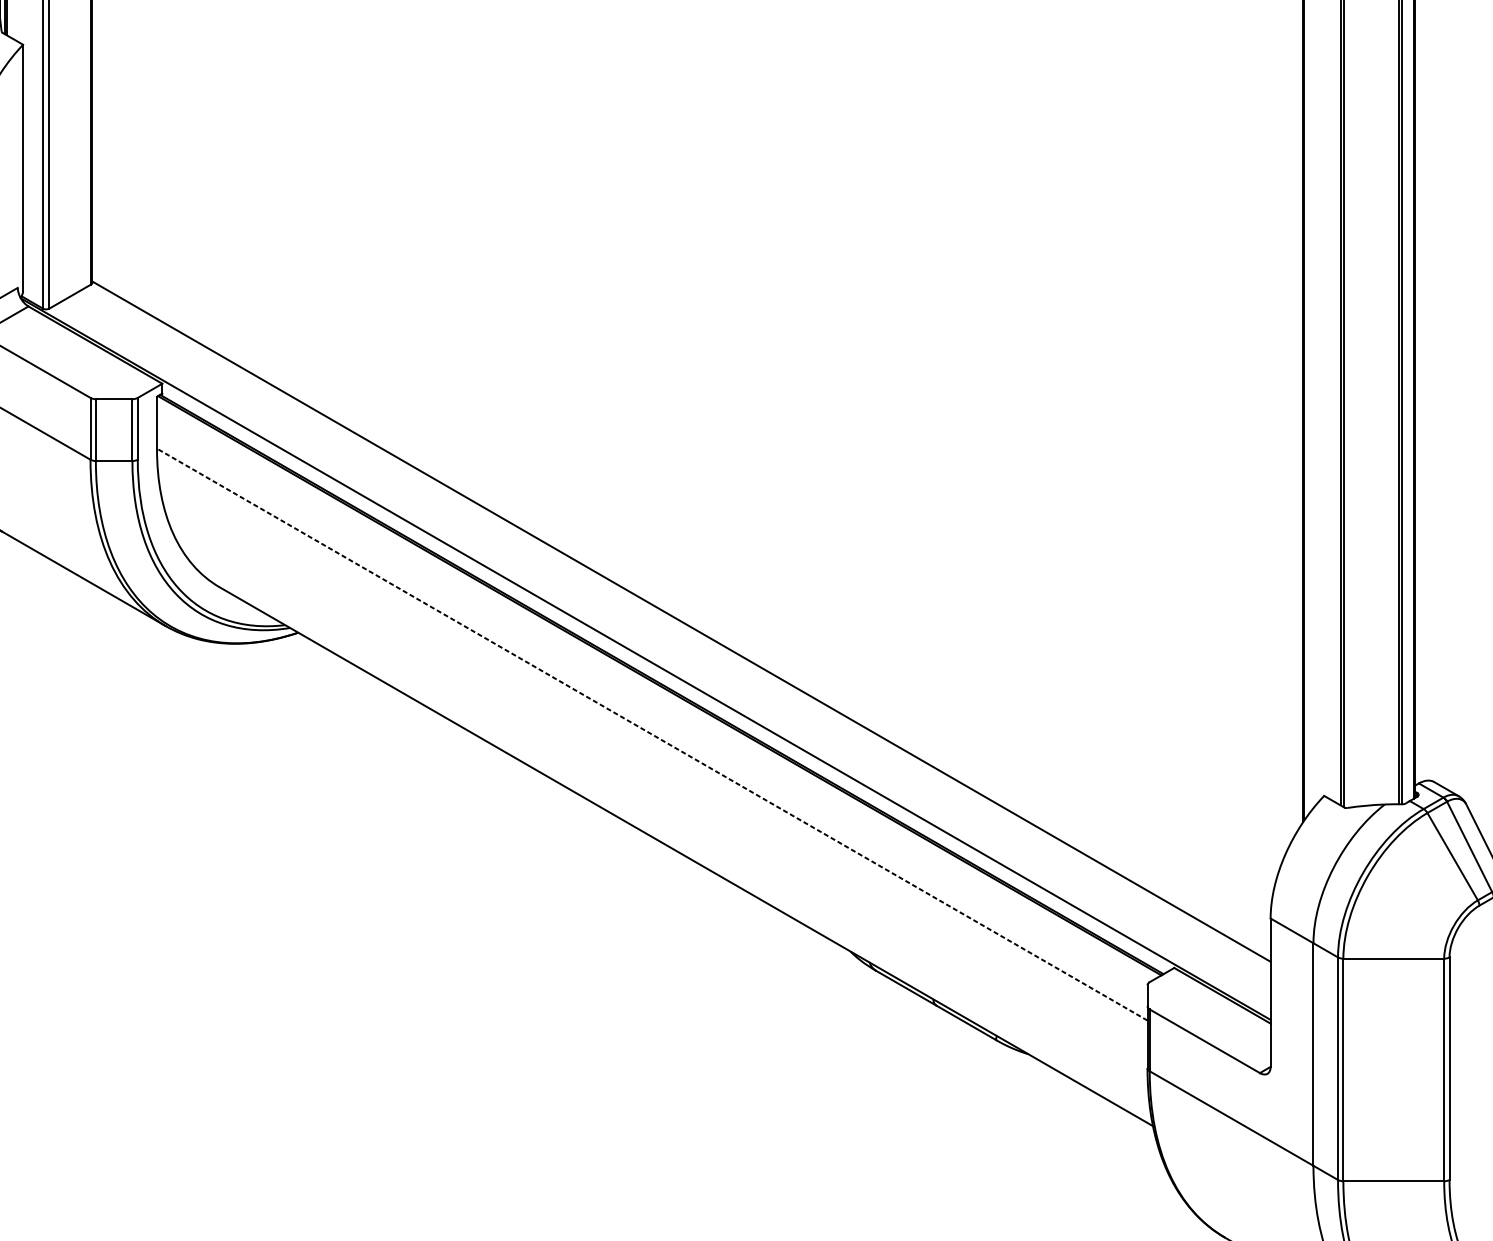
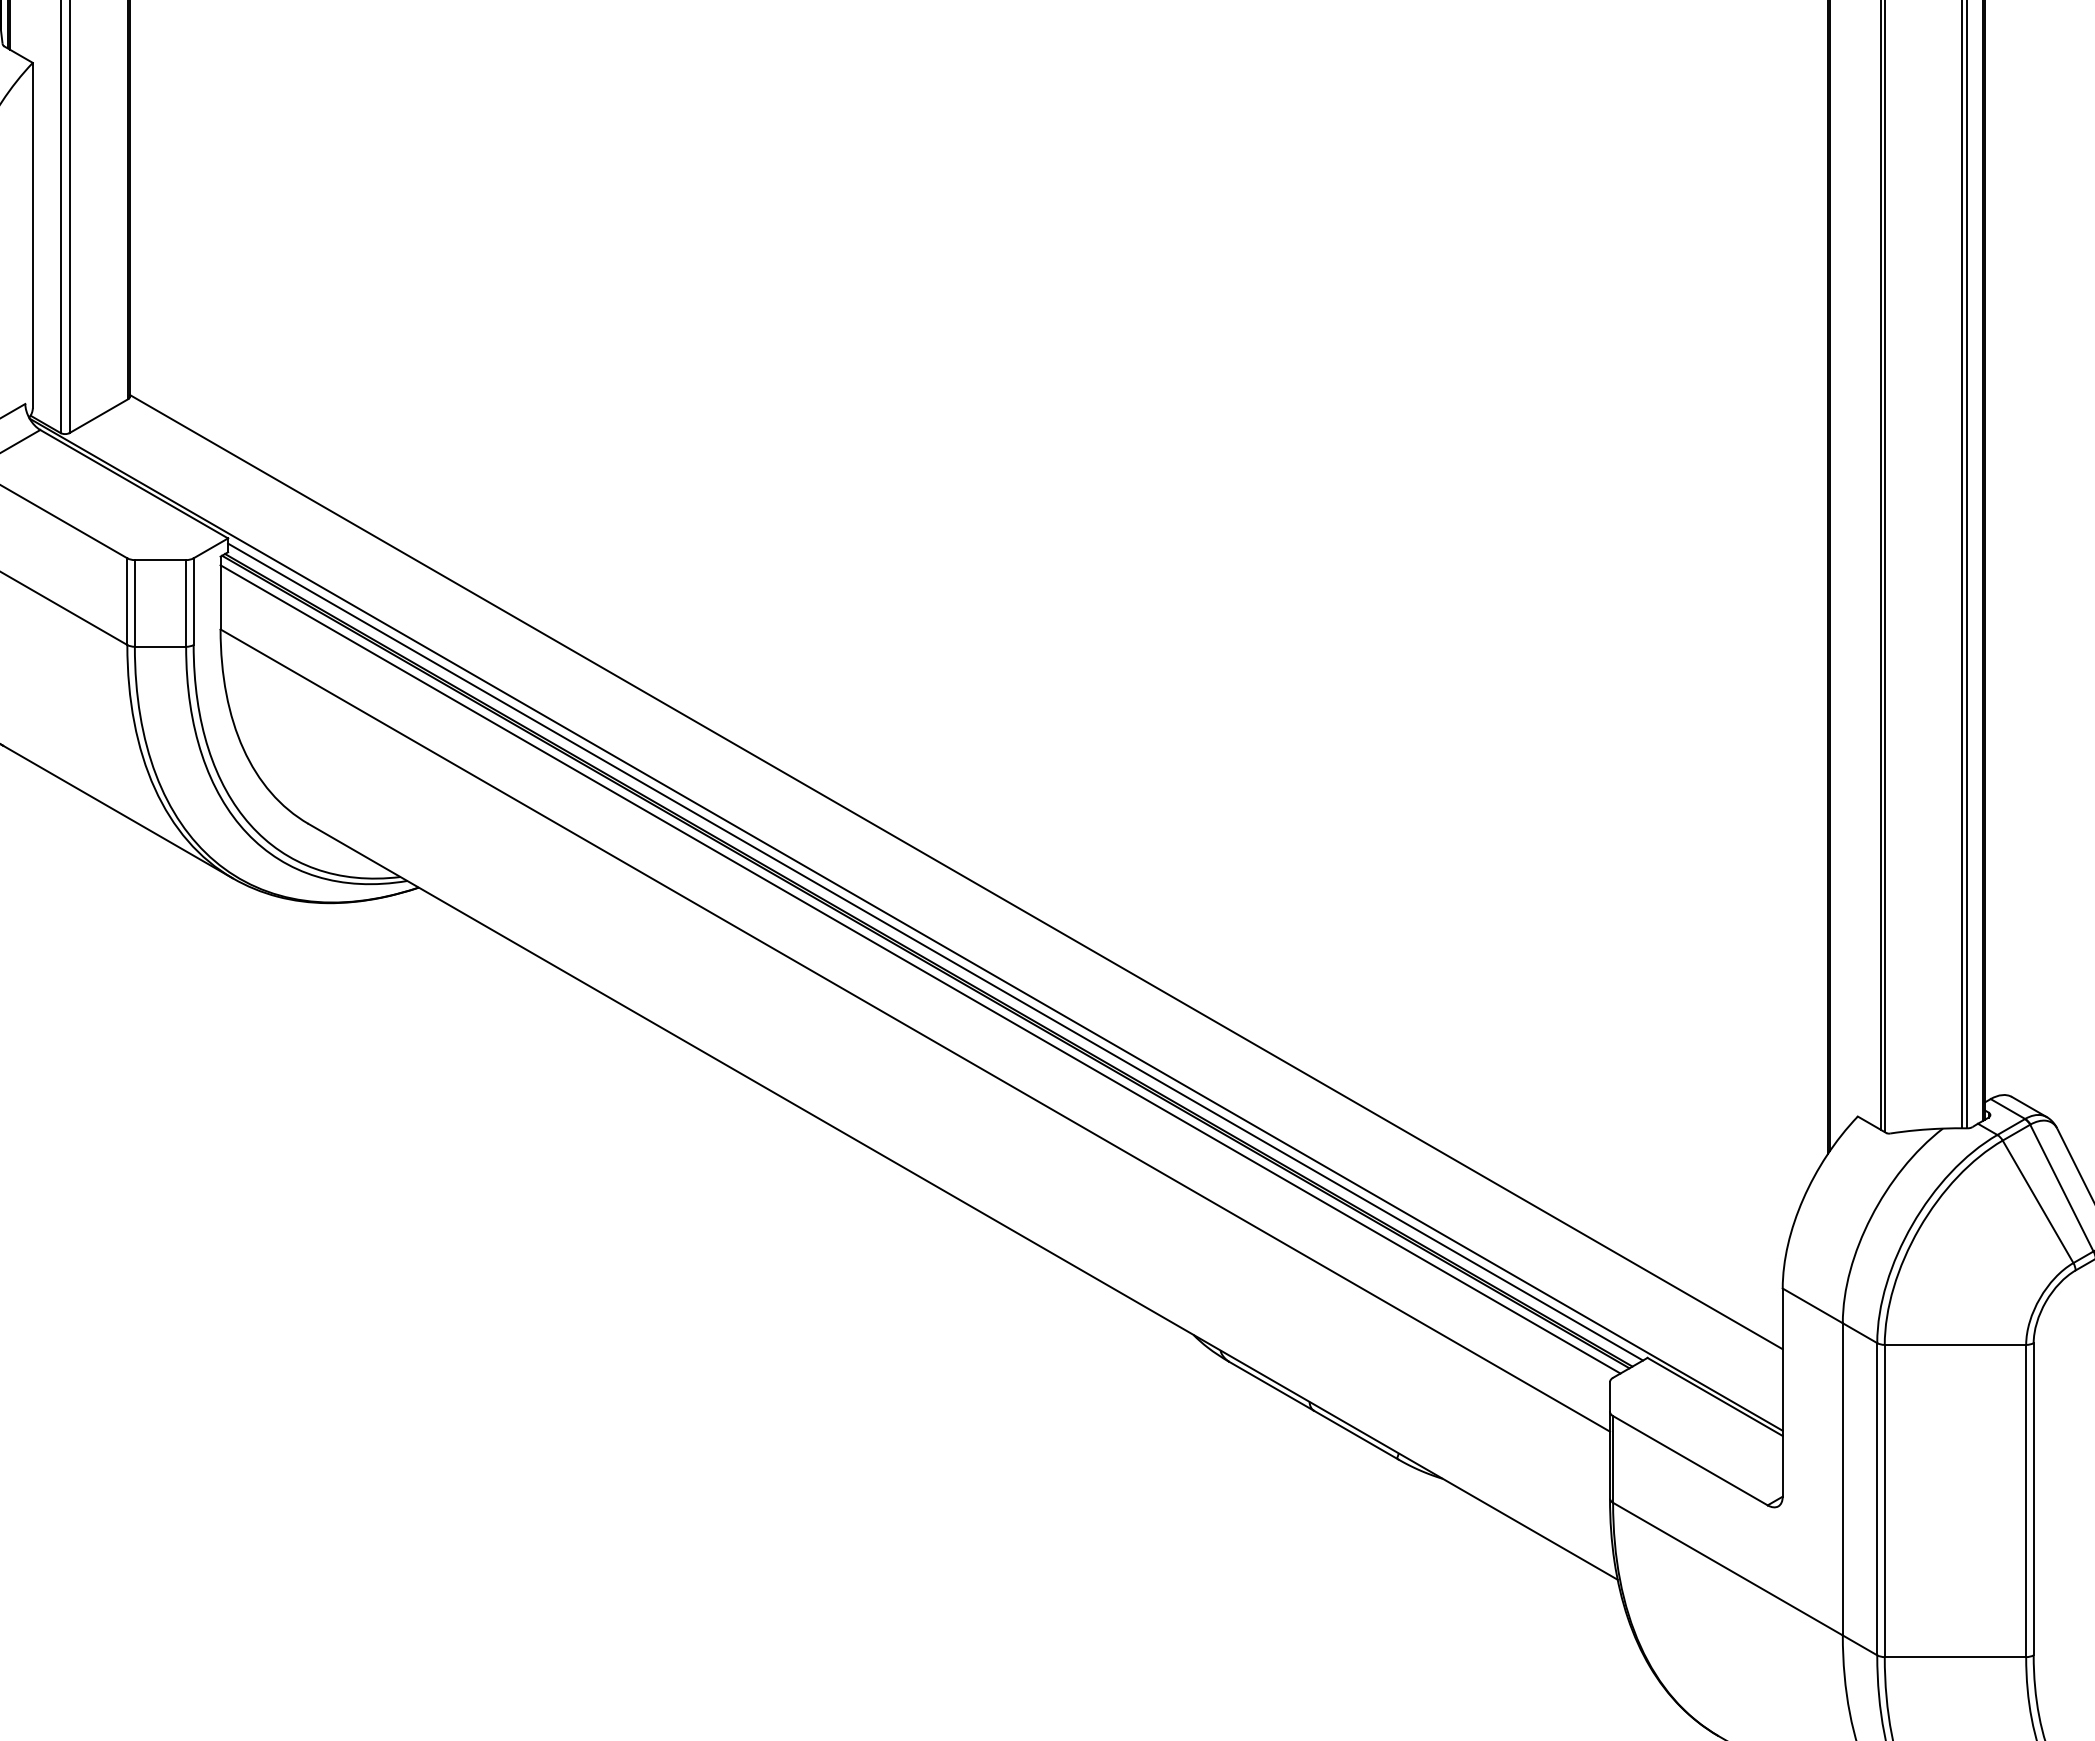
line: (666, 678) -> (935, 951), added
line: (655, 691) -> (920, 969), added
line: (651, 734) -> (914, 1030), dashed -> solid

